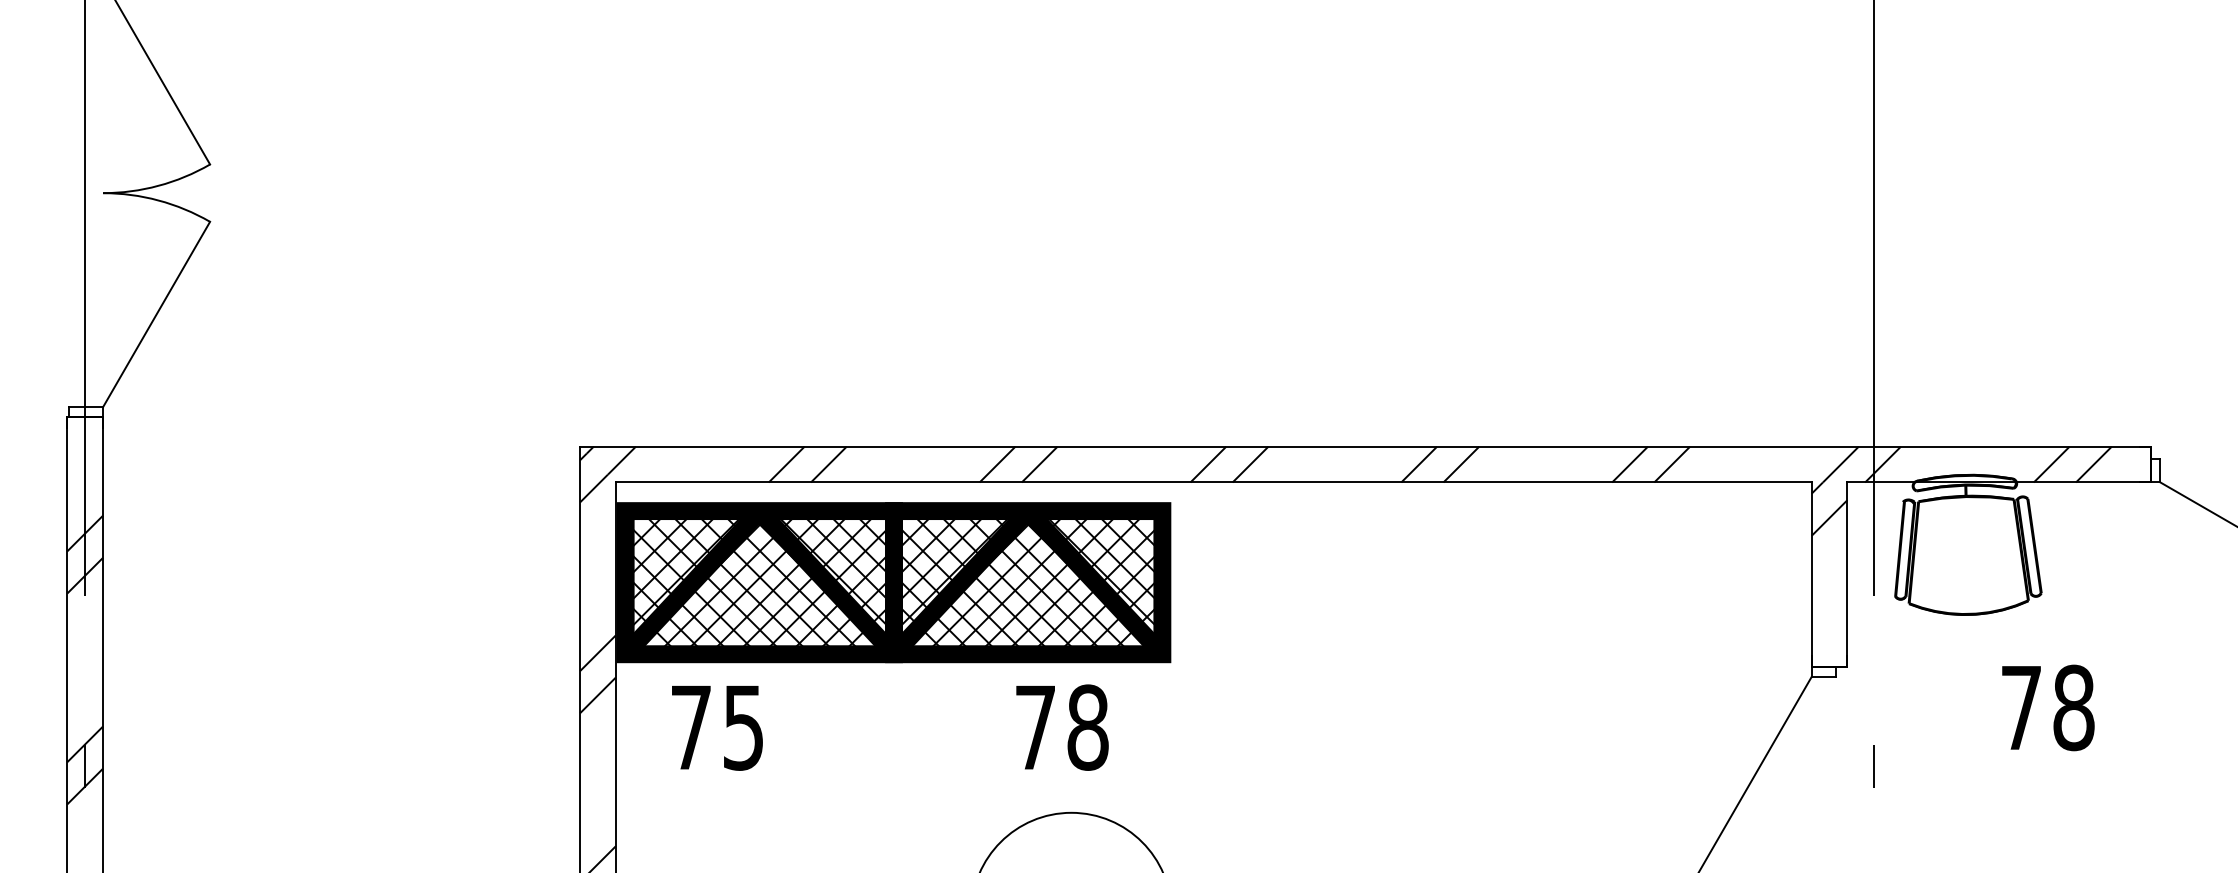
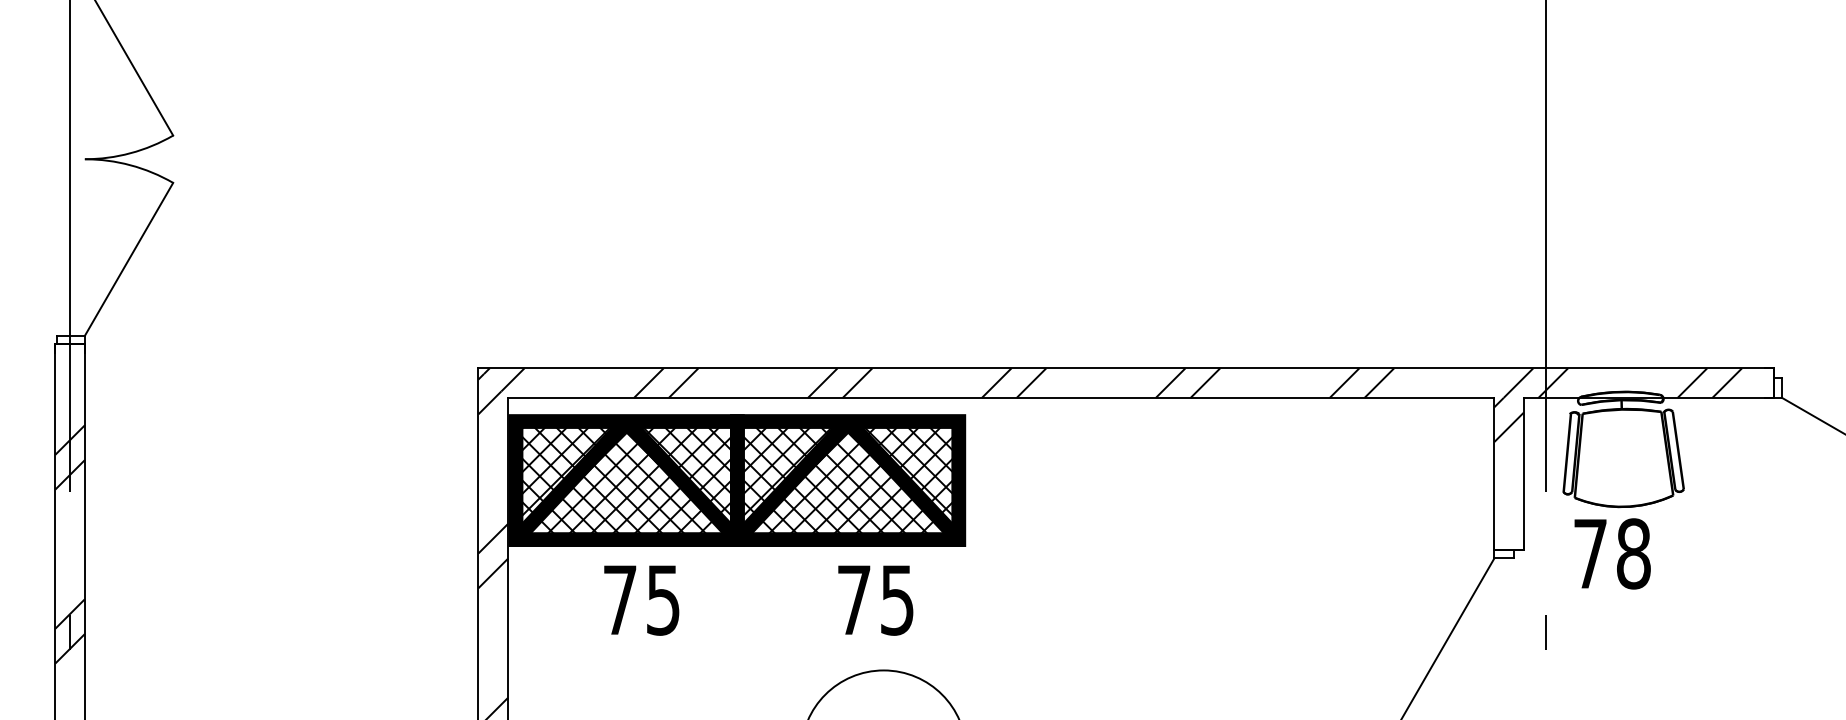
text: (2048, 707) -> (1612, 553), moved
text: (1088, 726) -> (897, 599), 78 -> 75
text: (717, 728) -> (641, 600), moved

